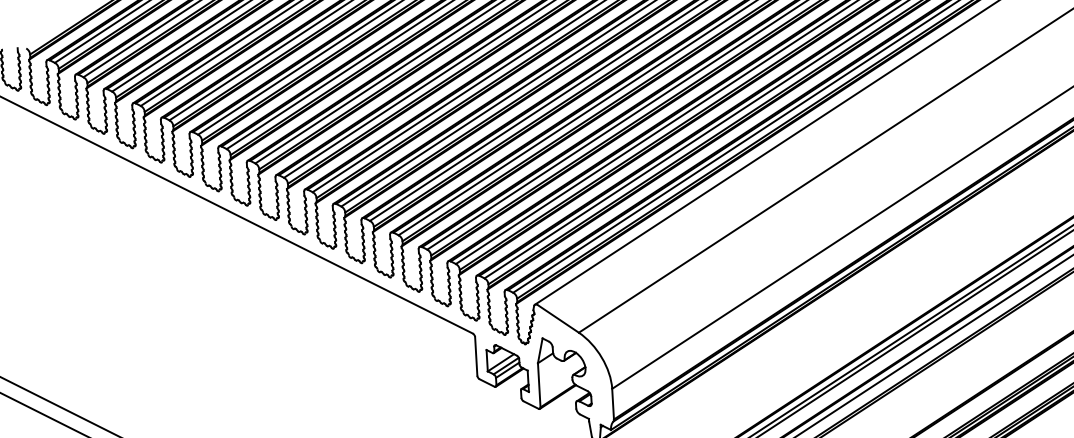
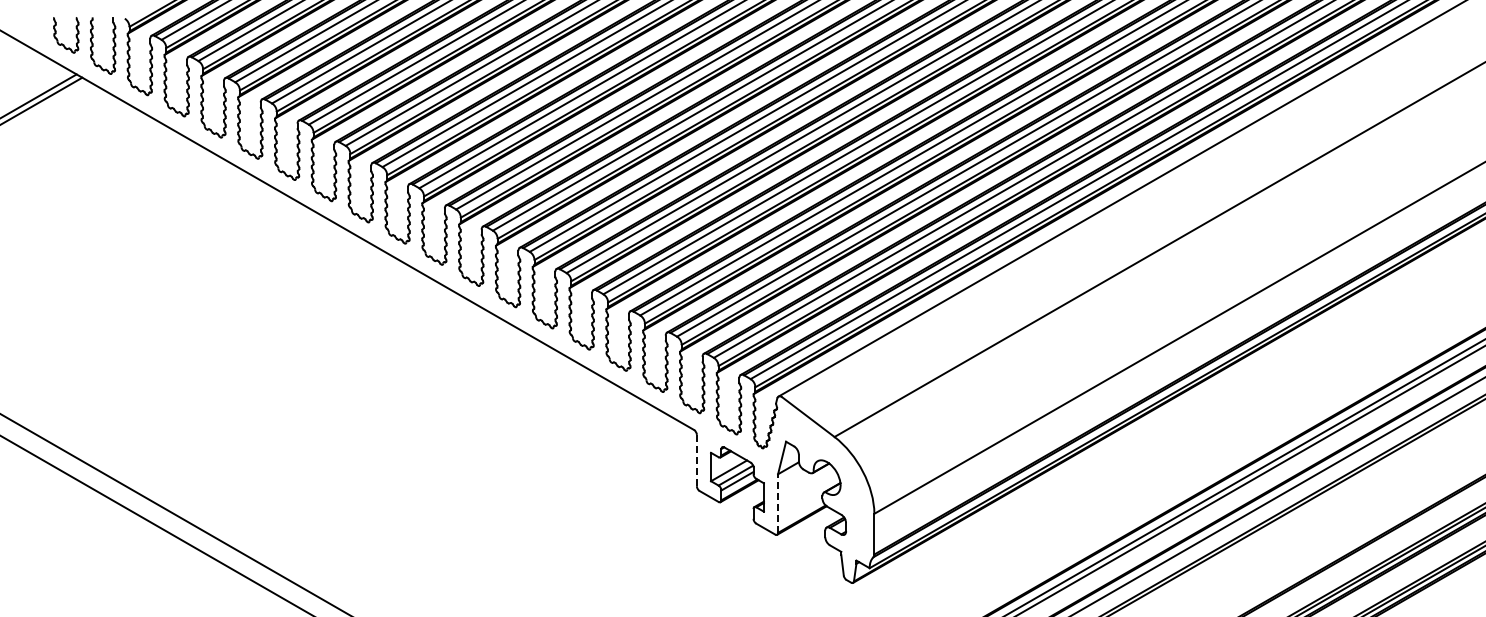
line: (475, 356) -> (696, 460), solid -> dashed
line: (539, 385) -> (778, 503), solid -> dashed

